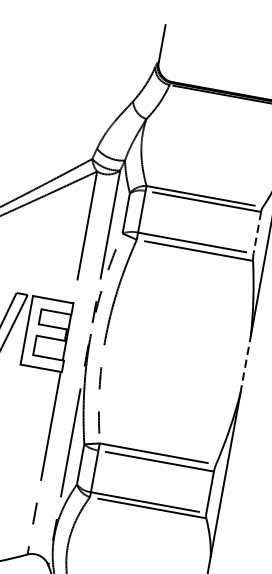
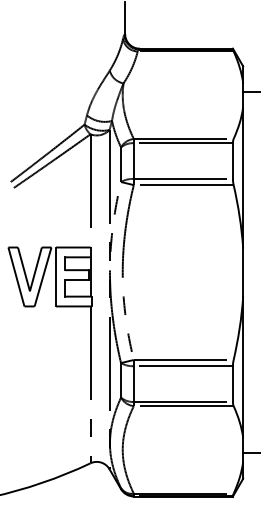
line: (256, 233) -> (232, 161), dashed -> solid
line: (246, 364) -> (243, 272), dashed -> solid

